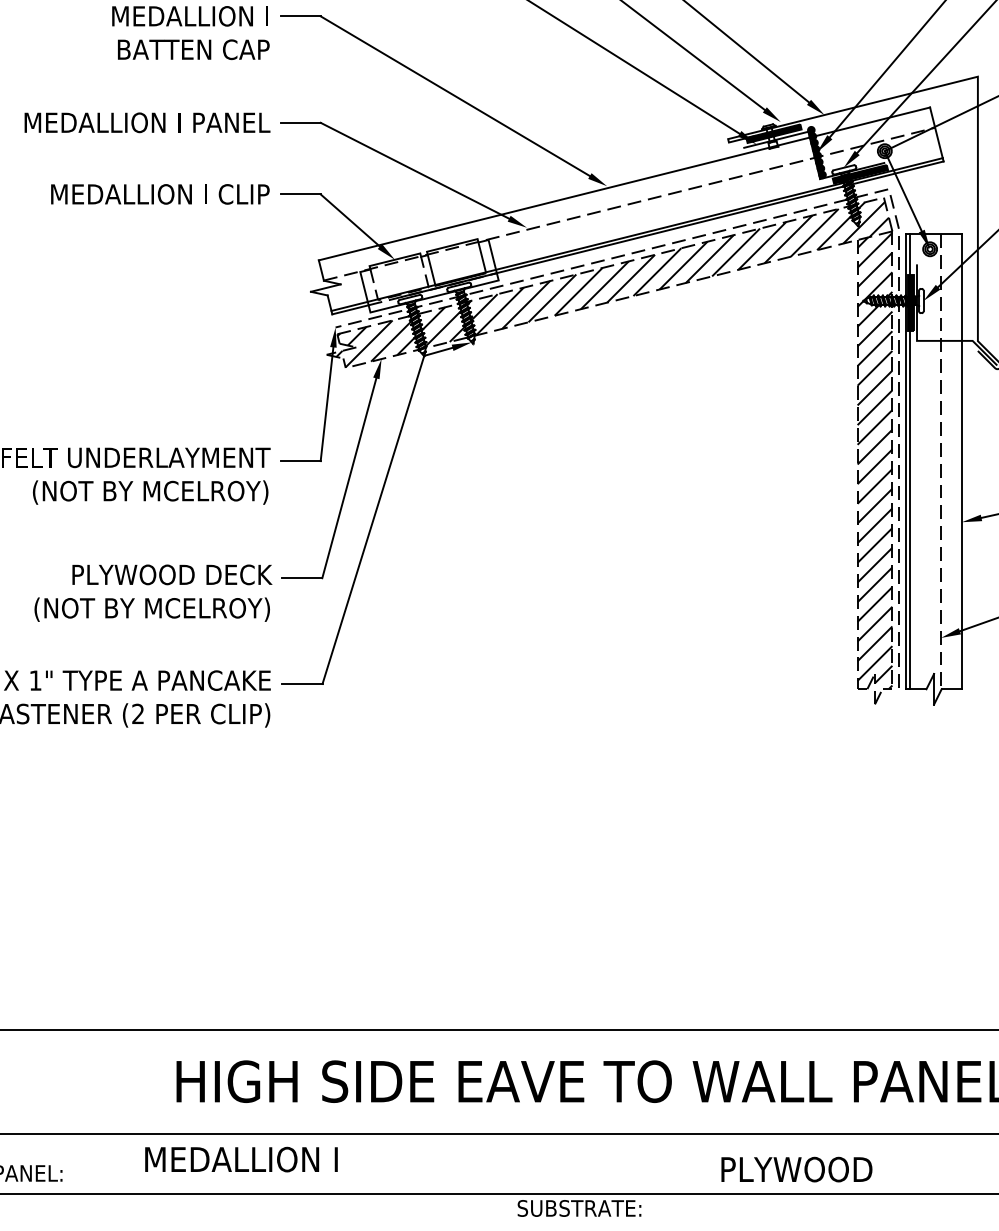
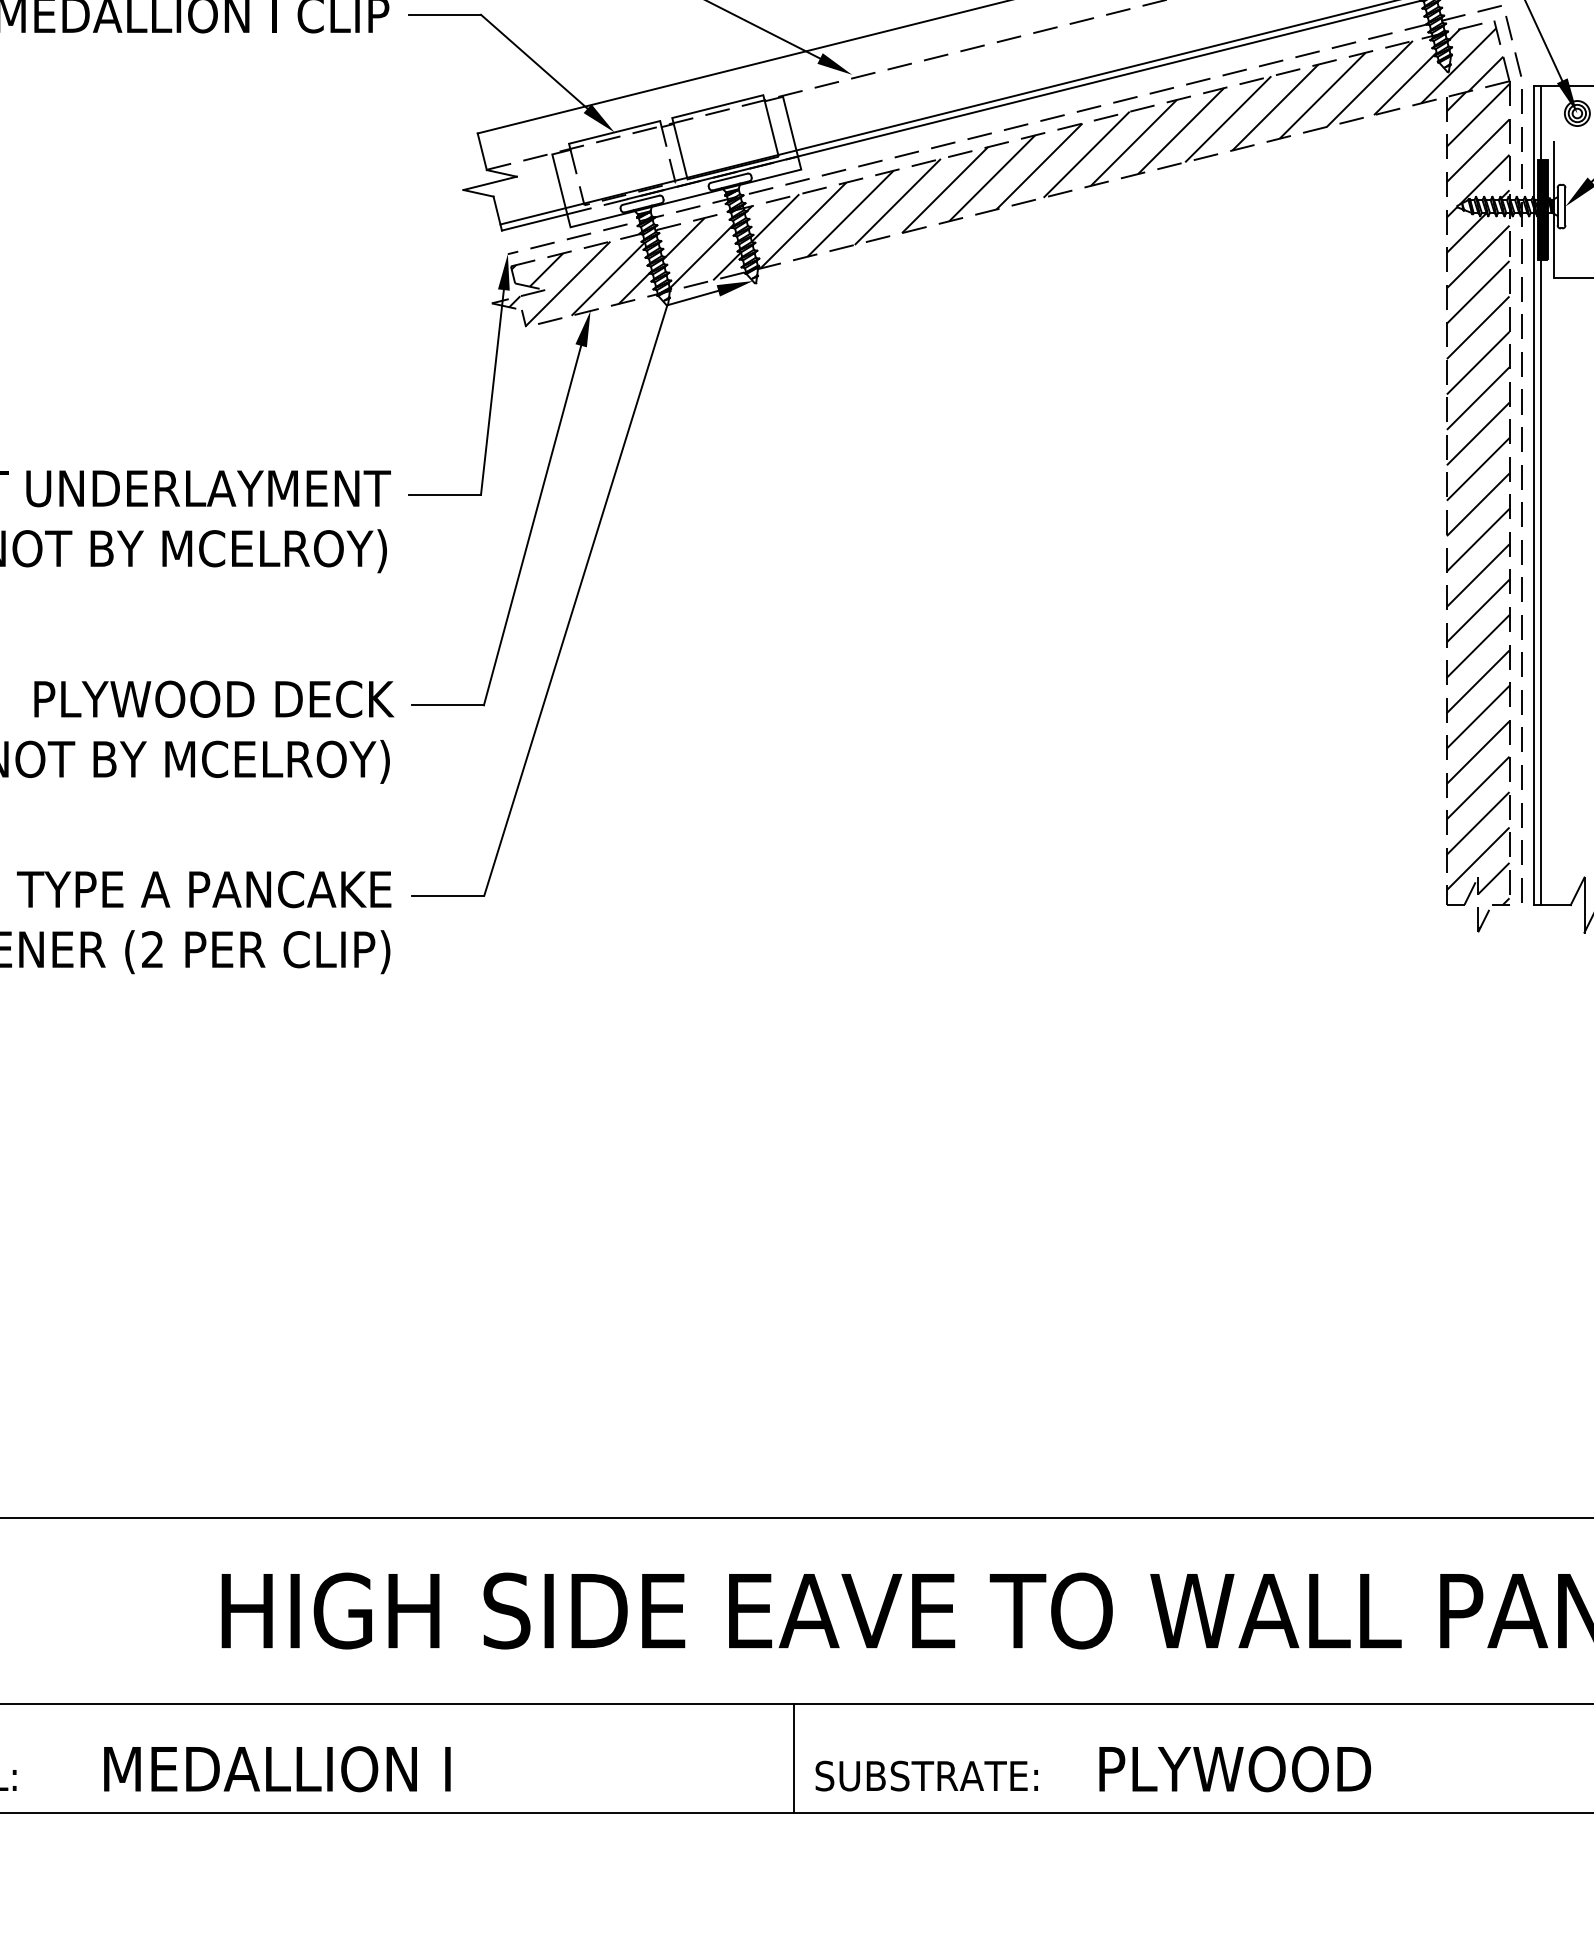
text: (241, 1159) -> (277, 1768), moved
line: (494, 1163) -> (793, 1758), added
text: (796, 1169) -> (1234, 1768), moved
text: (579, 1208) -> (926, 1776), moved

